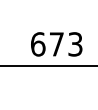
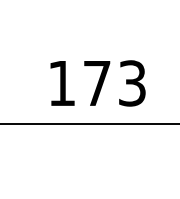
text: (38, 44) -> (62, 83), 673 -> 173

